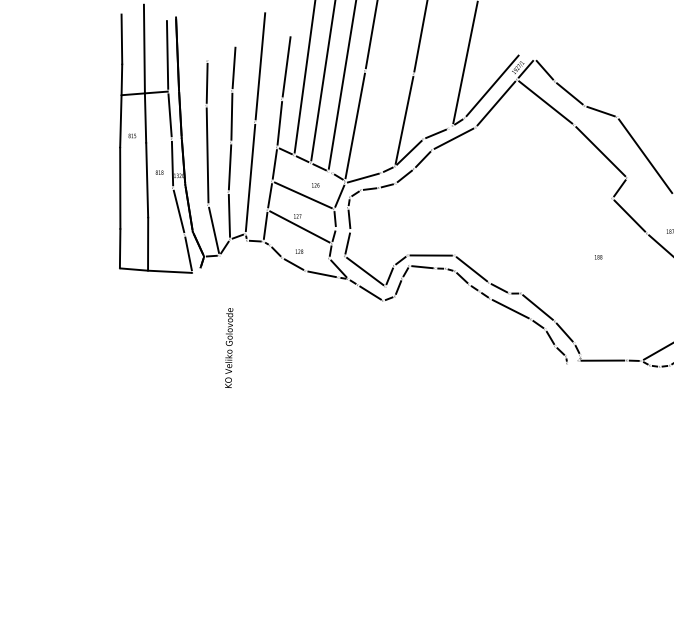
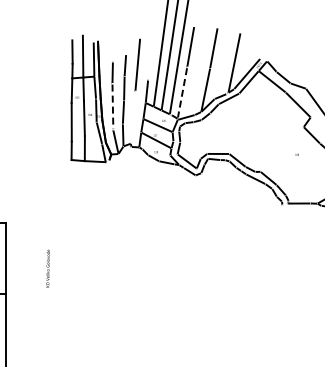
line: (287, 67) -> (150, 65), removed
line: (355, 127) -> (182, 93), solid -> dashed
line: (206, 156) -> (112, 107), solid -> dashed
line: (249, 178) -> (132, 117), removed
text: (227, 347) -> (47, 268), moved

